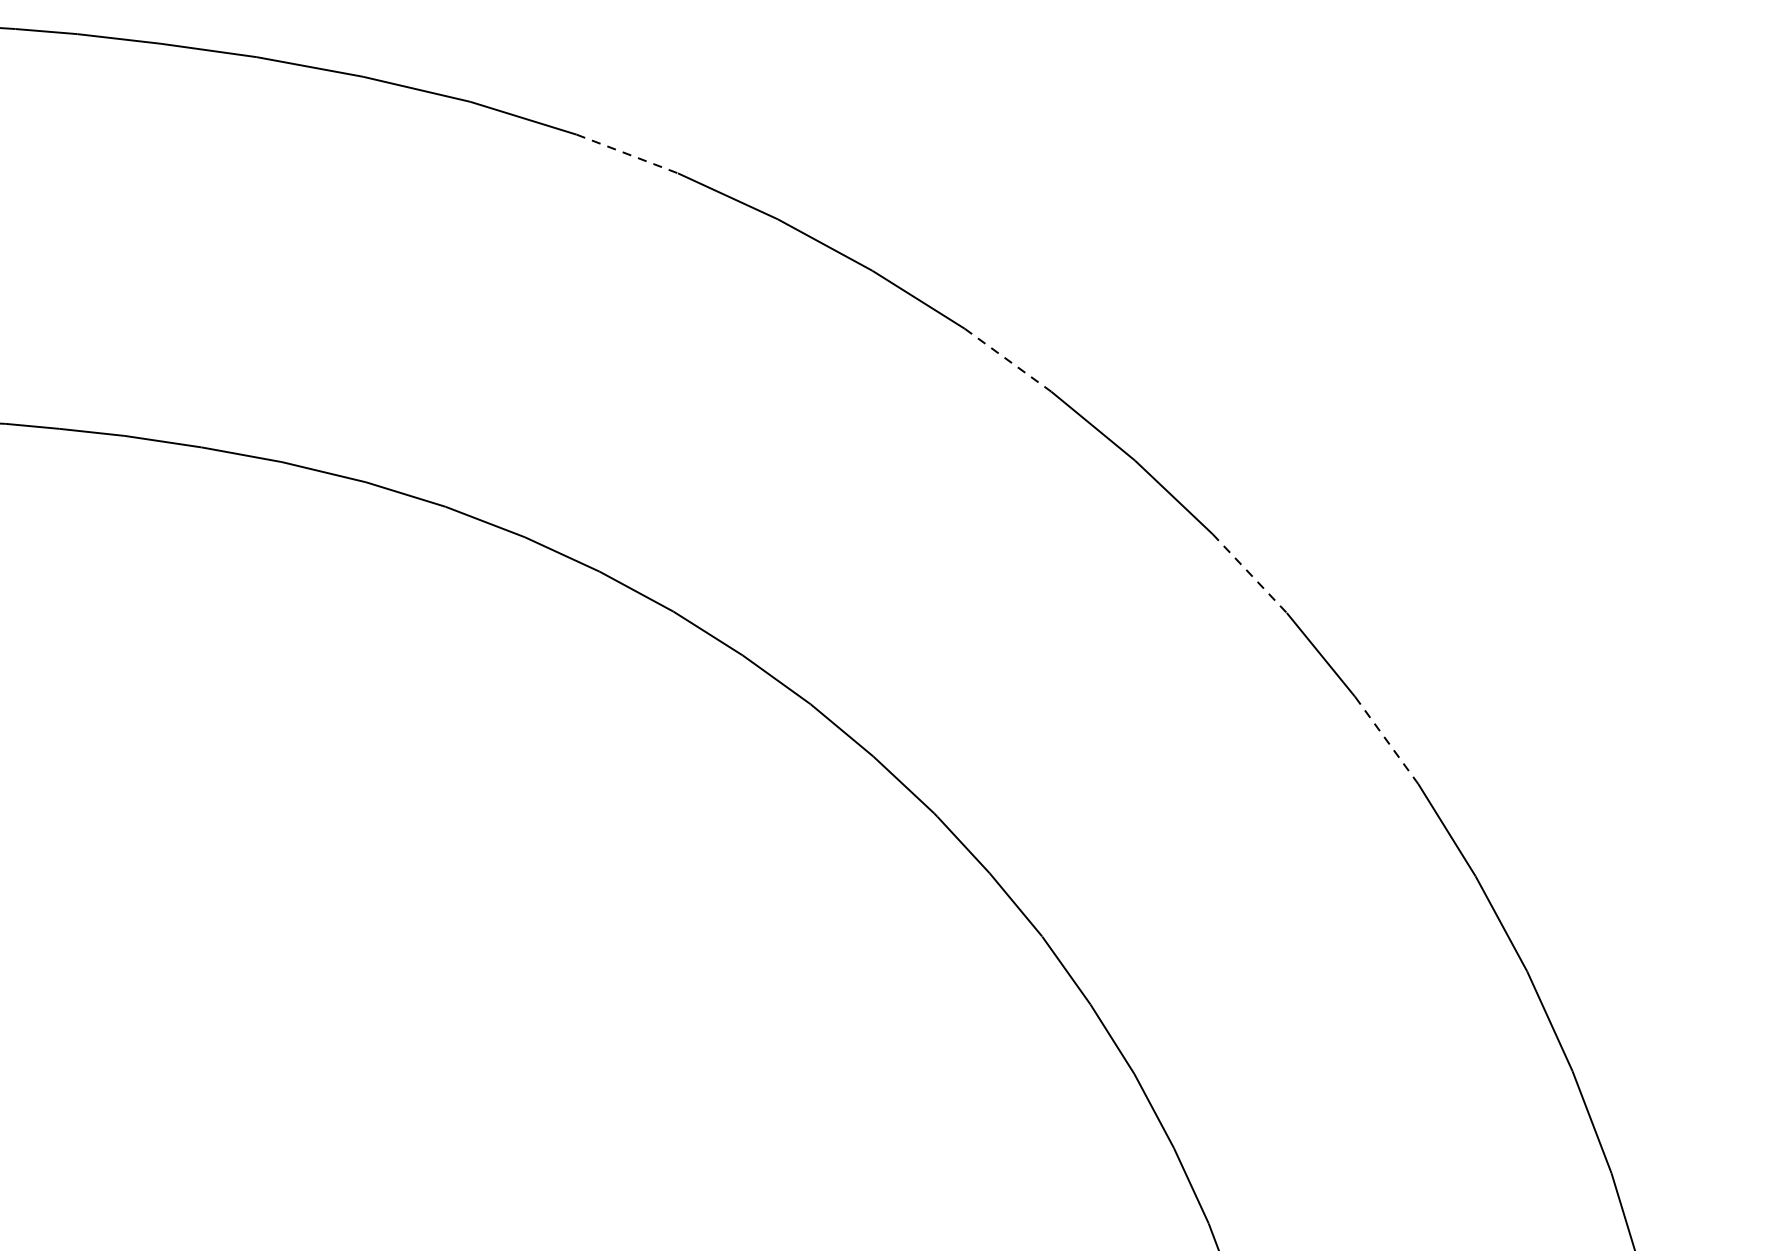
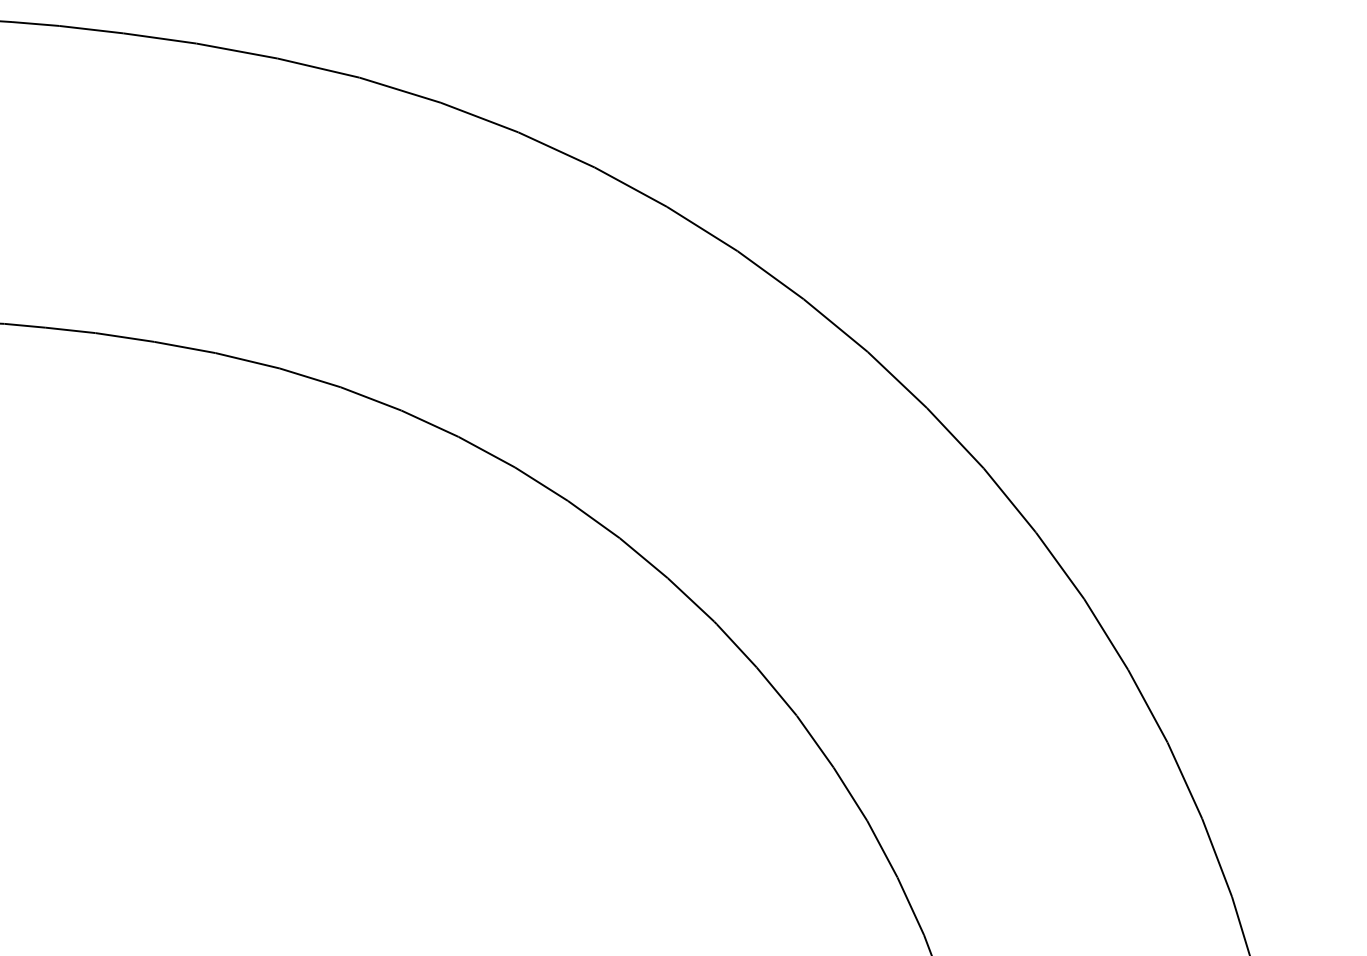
line: (628, 153) -> (480, 117), dashed -> solid
line: (1007, 360) -> (770, 275), dashed -> solid
line: (1249, 573) -> (955, 438), dashed -> solid
line: (1387, 739) -> (1060, 565), dashed -> solid

